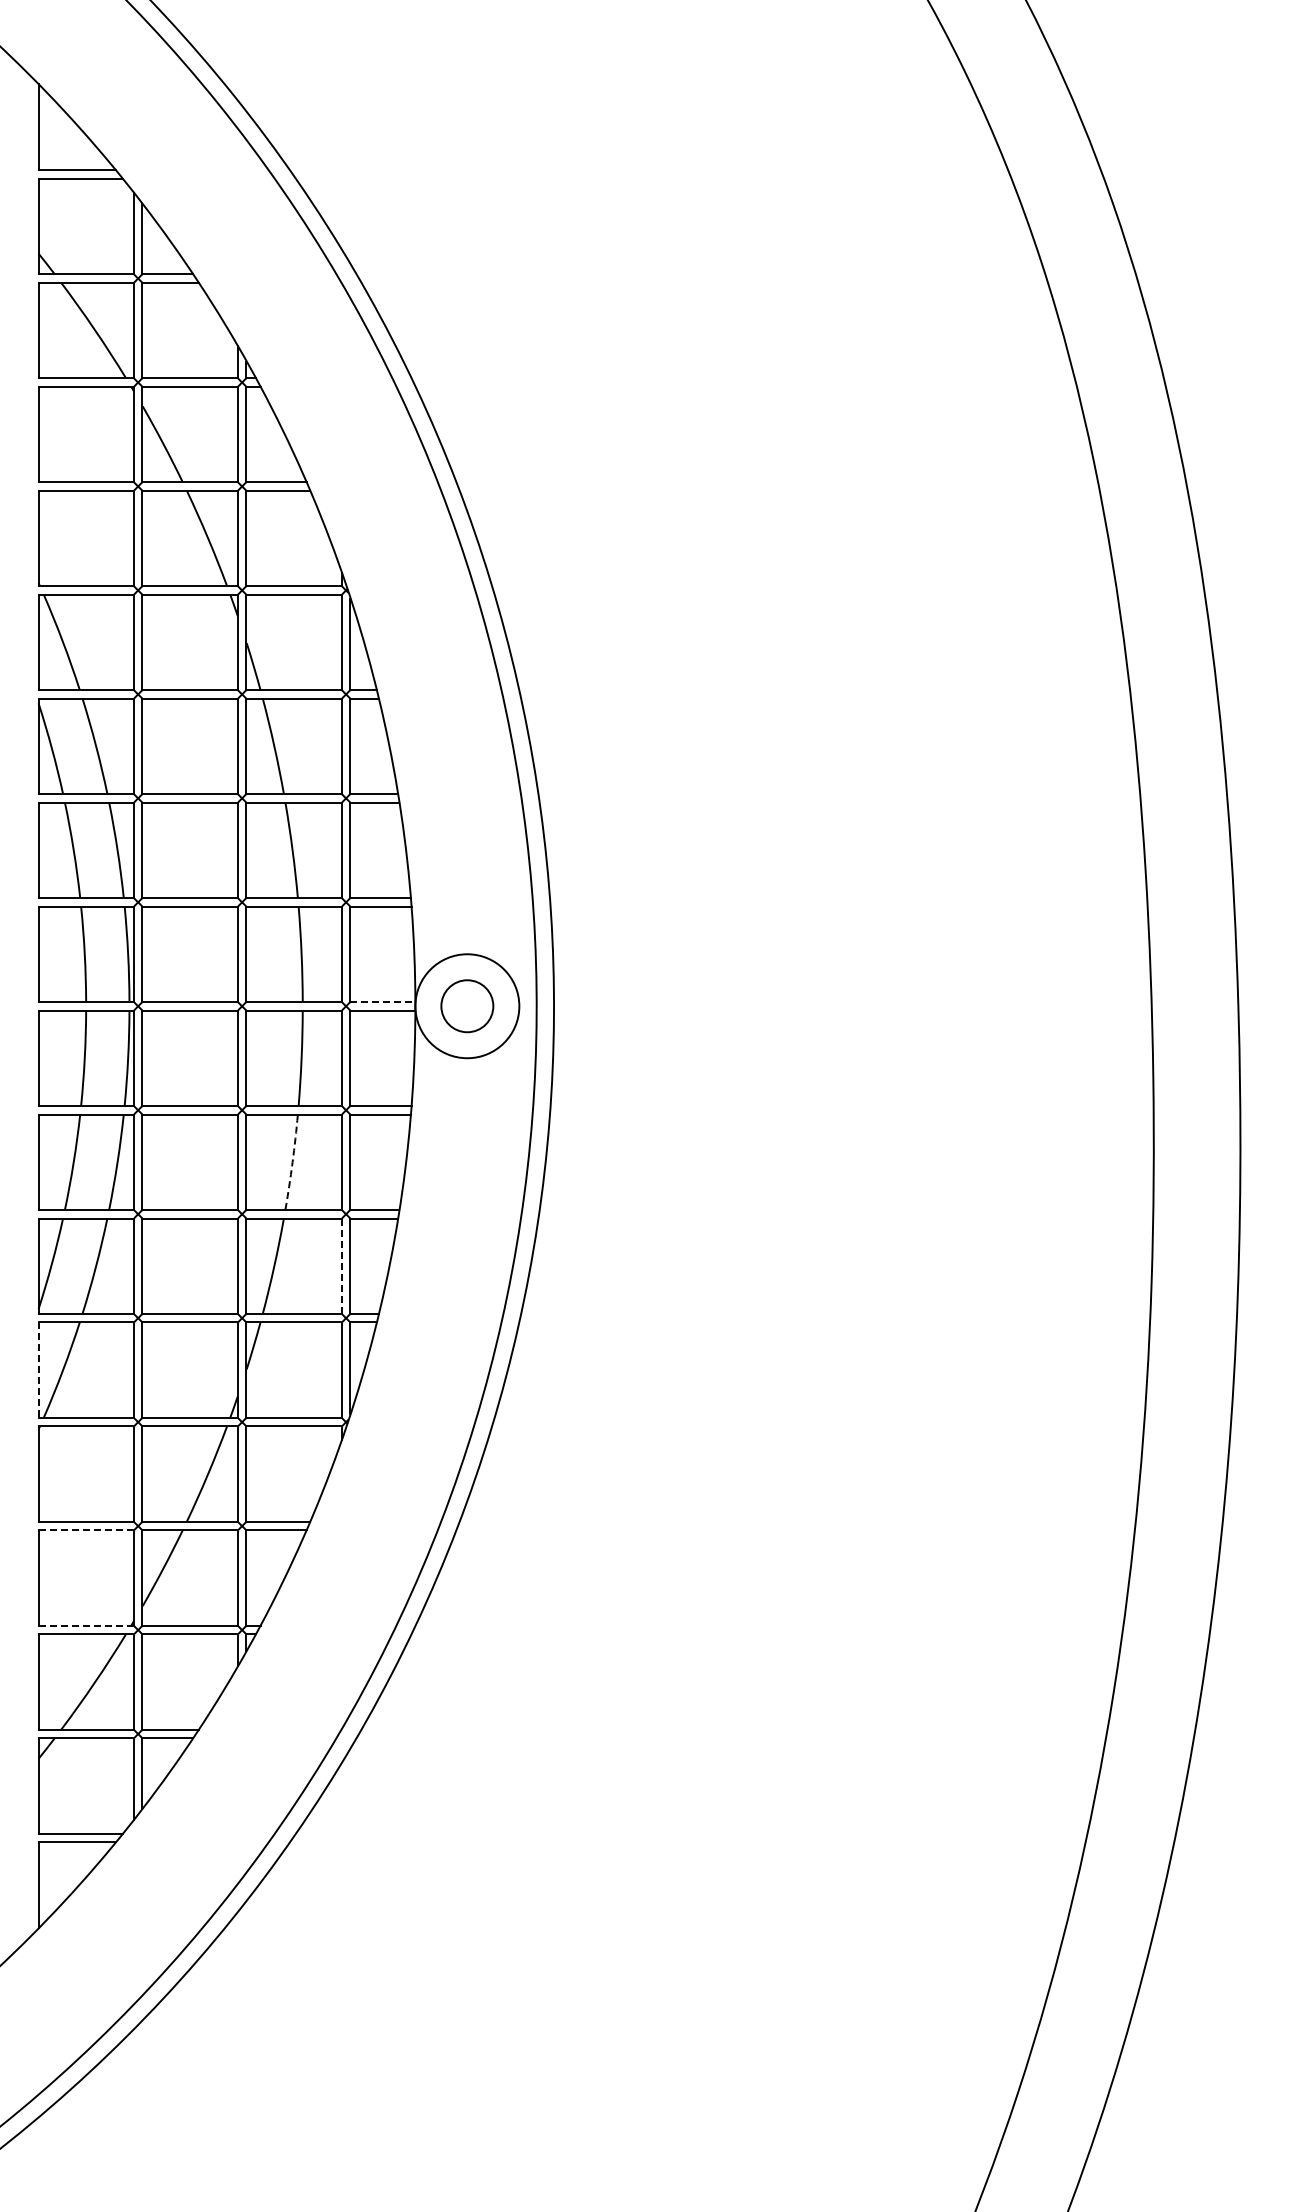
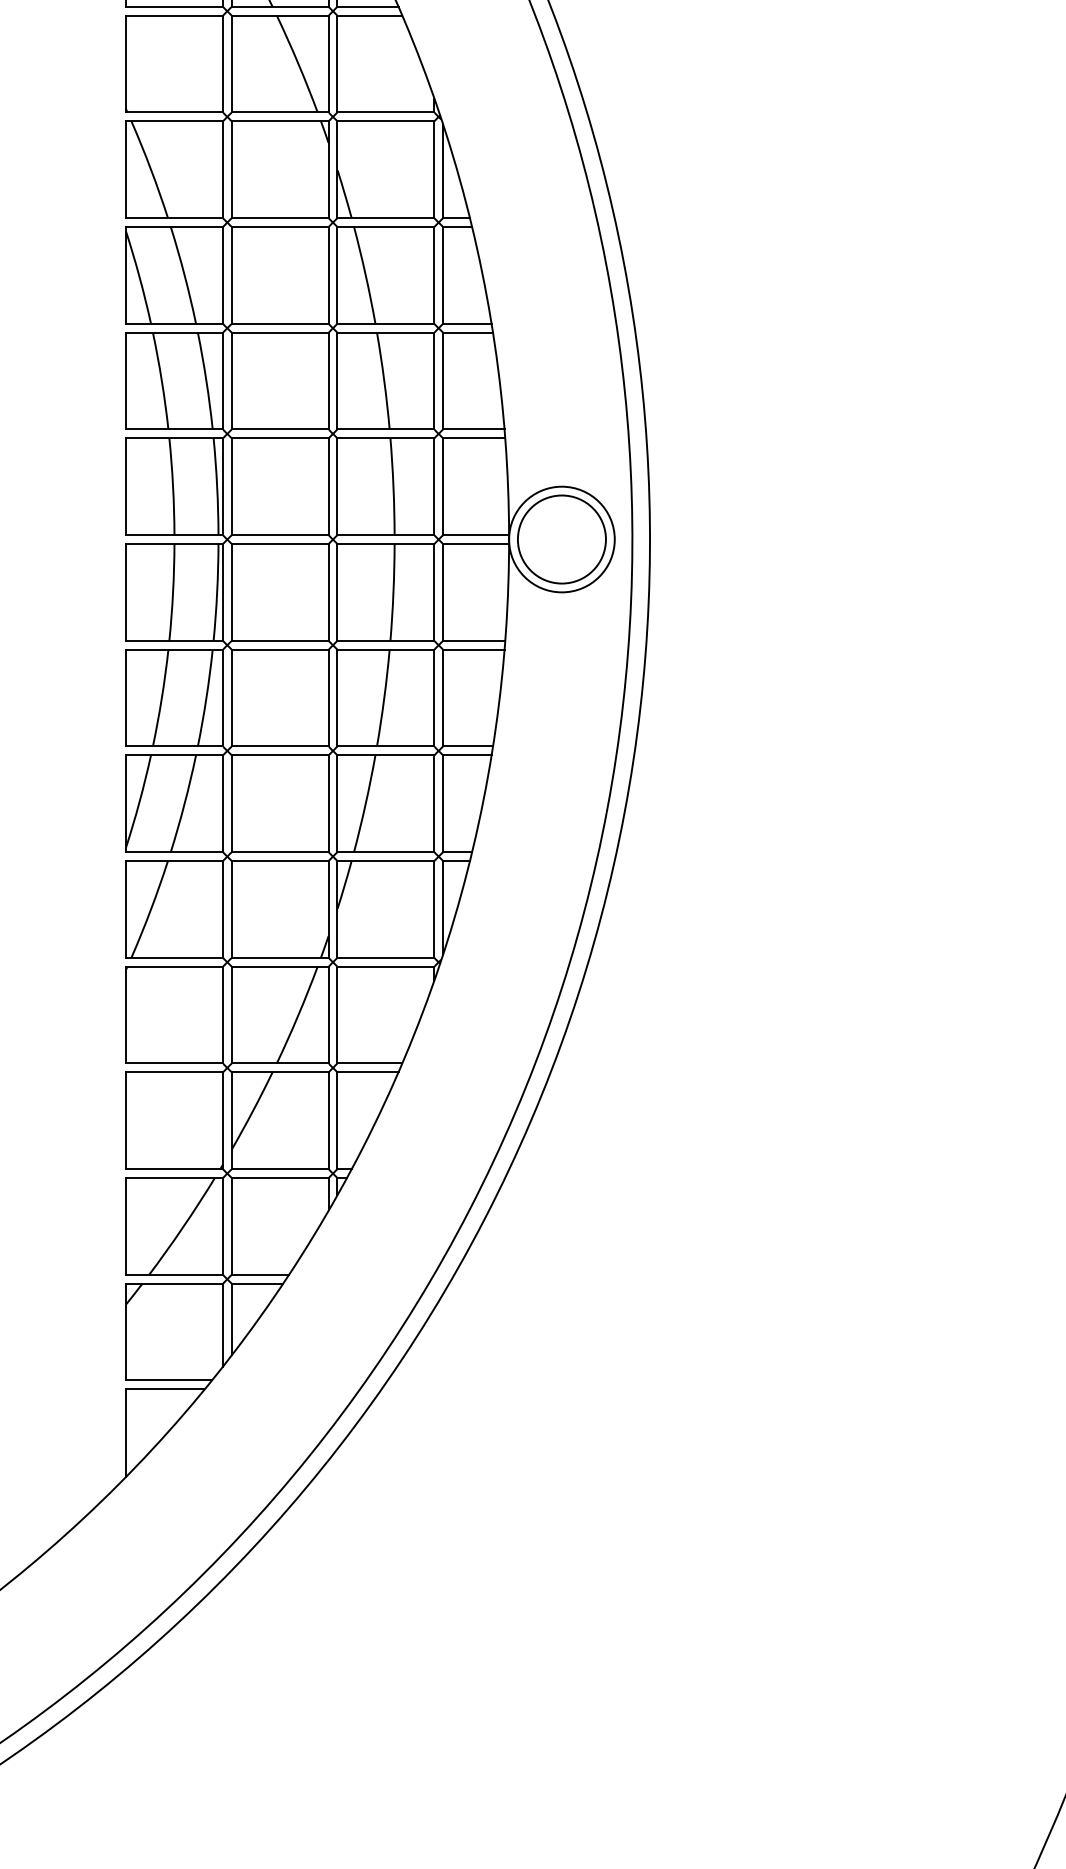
line: (383, 1001) -> (476, 534), dashed -> solid
circle: (467, 1005) -> (562, 538), size x1.67
arc: (292, 1162) -> (384, 698), dashed -> solid
line: (341, 1266) -> (434, 804), dashed -> solid
line: (38, 1370) -> (126, 909), dashed -> solid
line: (86, 1530) -> (174, 1072), dashed -> solid
line: (86, 1625) -> (174, 1168), dashed -> solid

